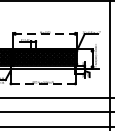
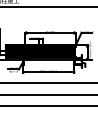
line: (45, 33) -> (50, 32), dashed -> solid
line: (42, 83) -> (48, 72), dashed -> solid

